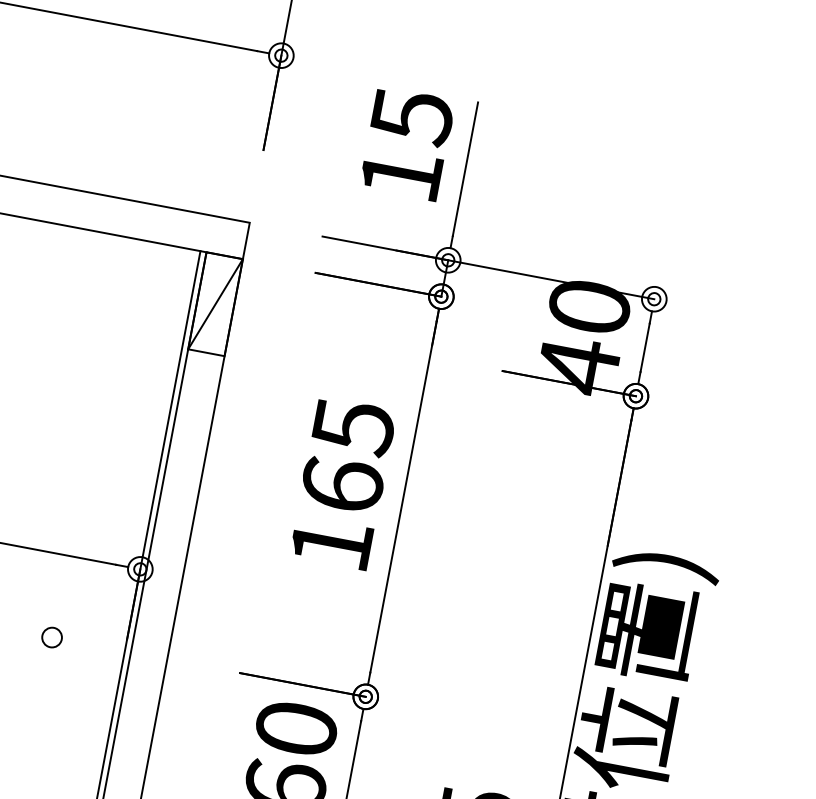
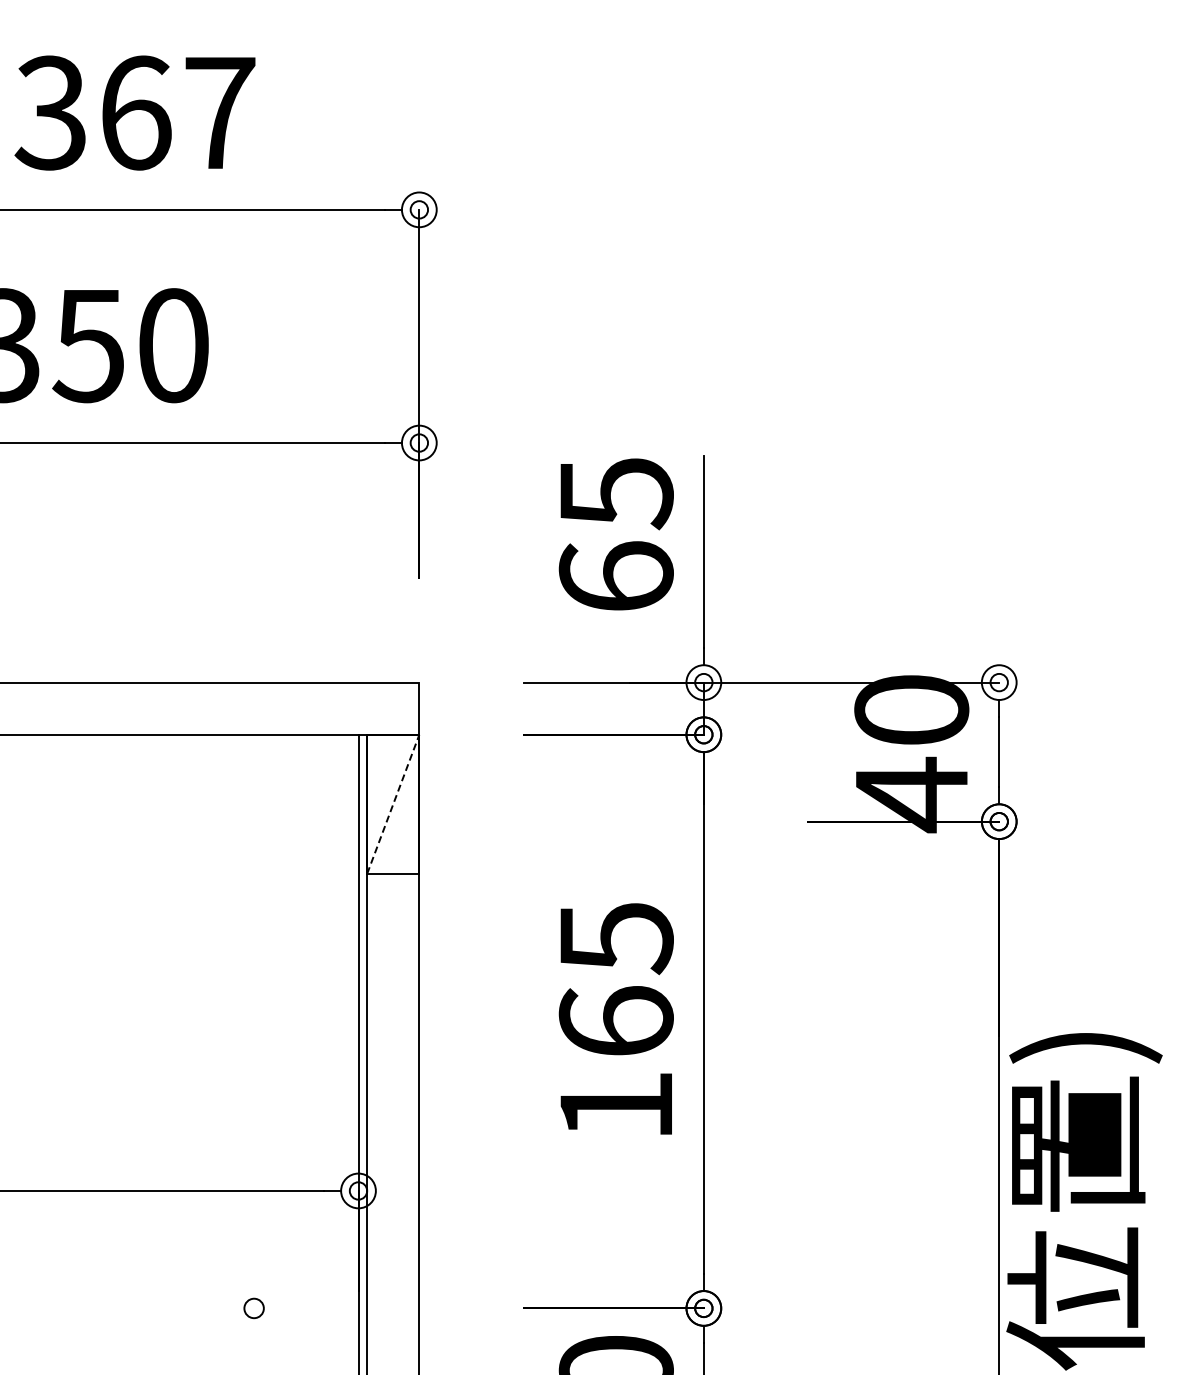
text: (400, 173) -> (615, 575), 15 -> 65
line: (215, 303) -> (393, 803), solid -> dashed
circle: (51, 637) -> (253, 1308), size x0.7

